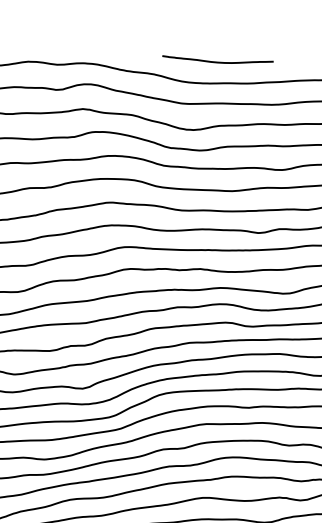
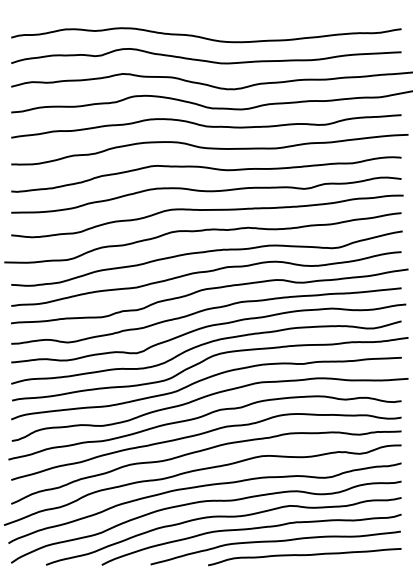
curve: (217, 61) -> (254, 19), removed

